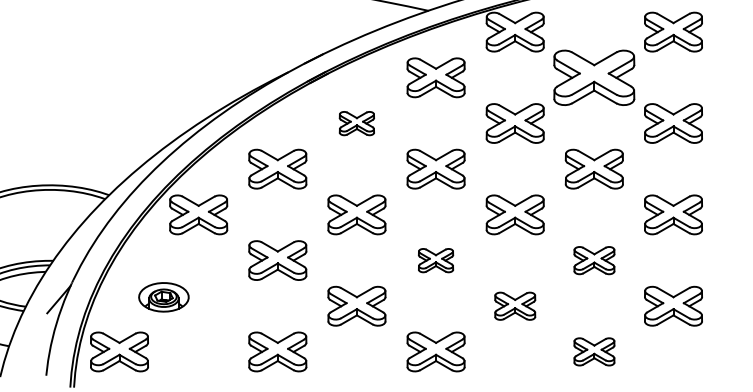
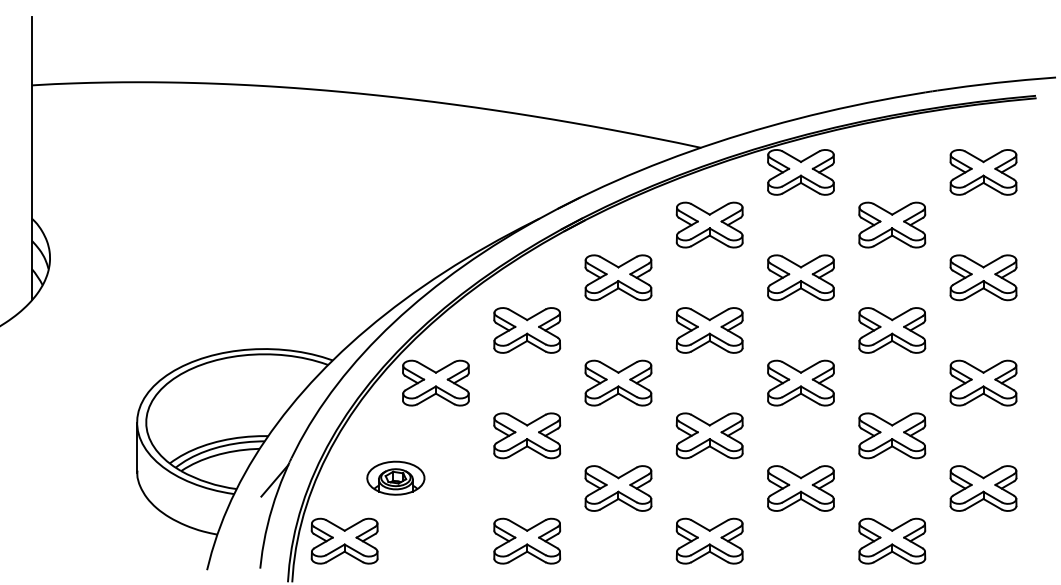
part: (594, 77) -> (892, 224), size x0.71
part: (356, 123) -> (618, 277), size x1.67
part: (435, 260) -> (709, 435), size x1.67
part: (594, 260) -> (892, 435), size x1.43
part: (514, 306) -> (800, 488), size x1.43
part: (594, 351) -> (892, 540), size x1.43

